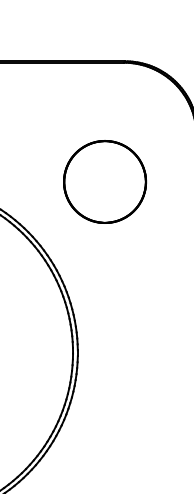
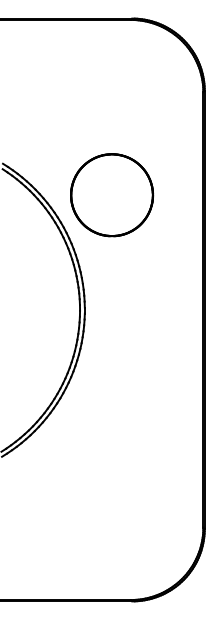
part: (105, 182) -> (112, 195), moved

